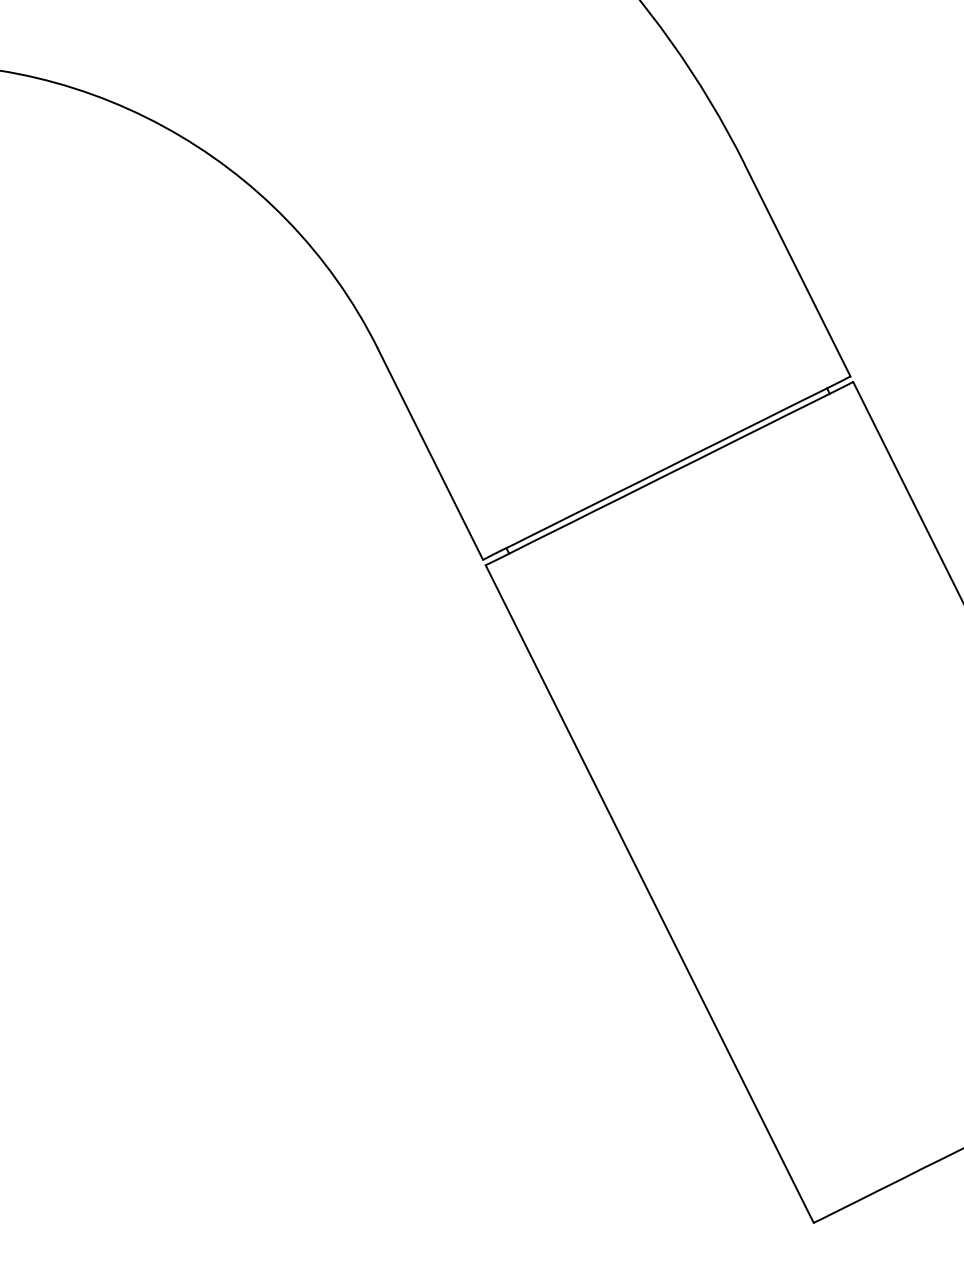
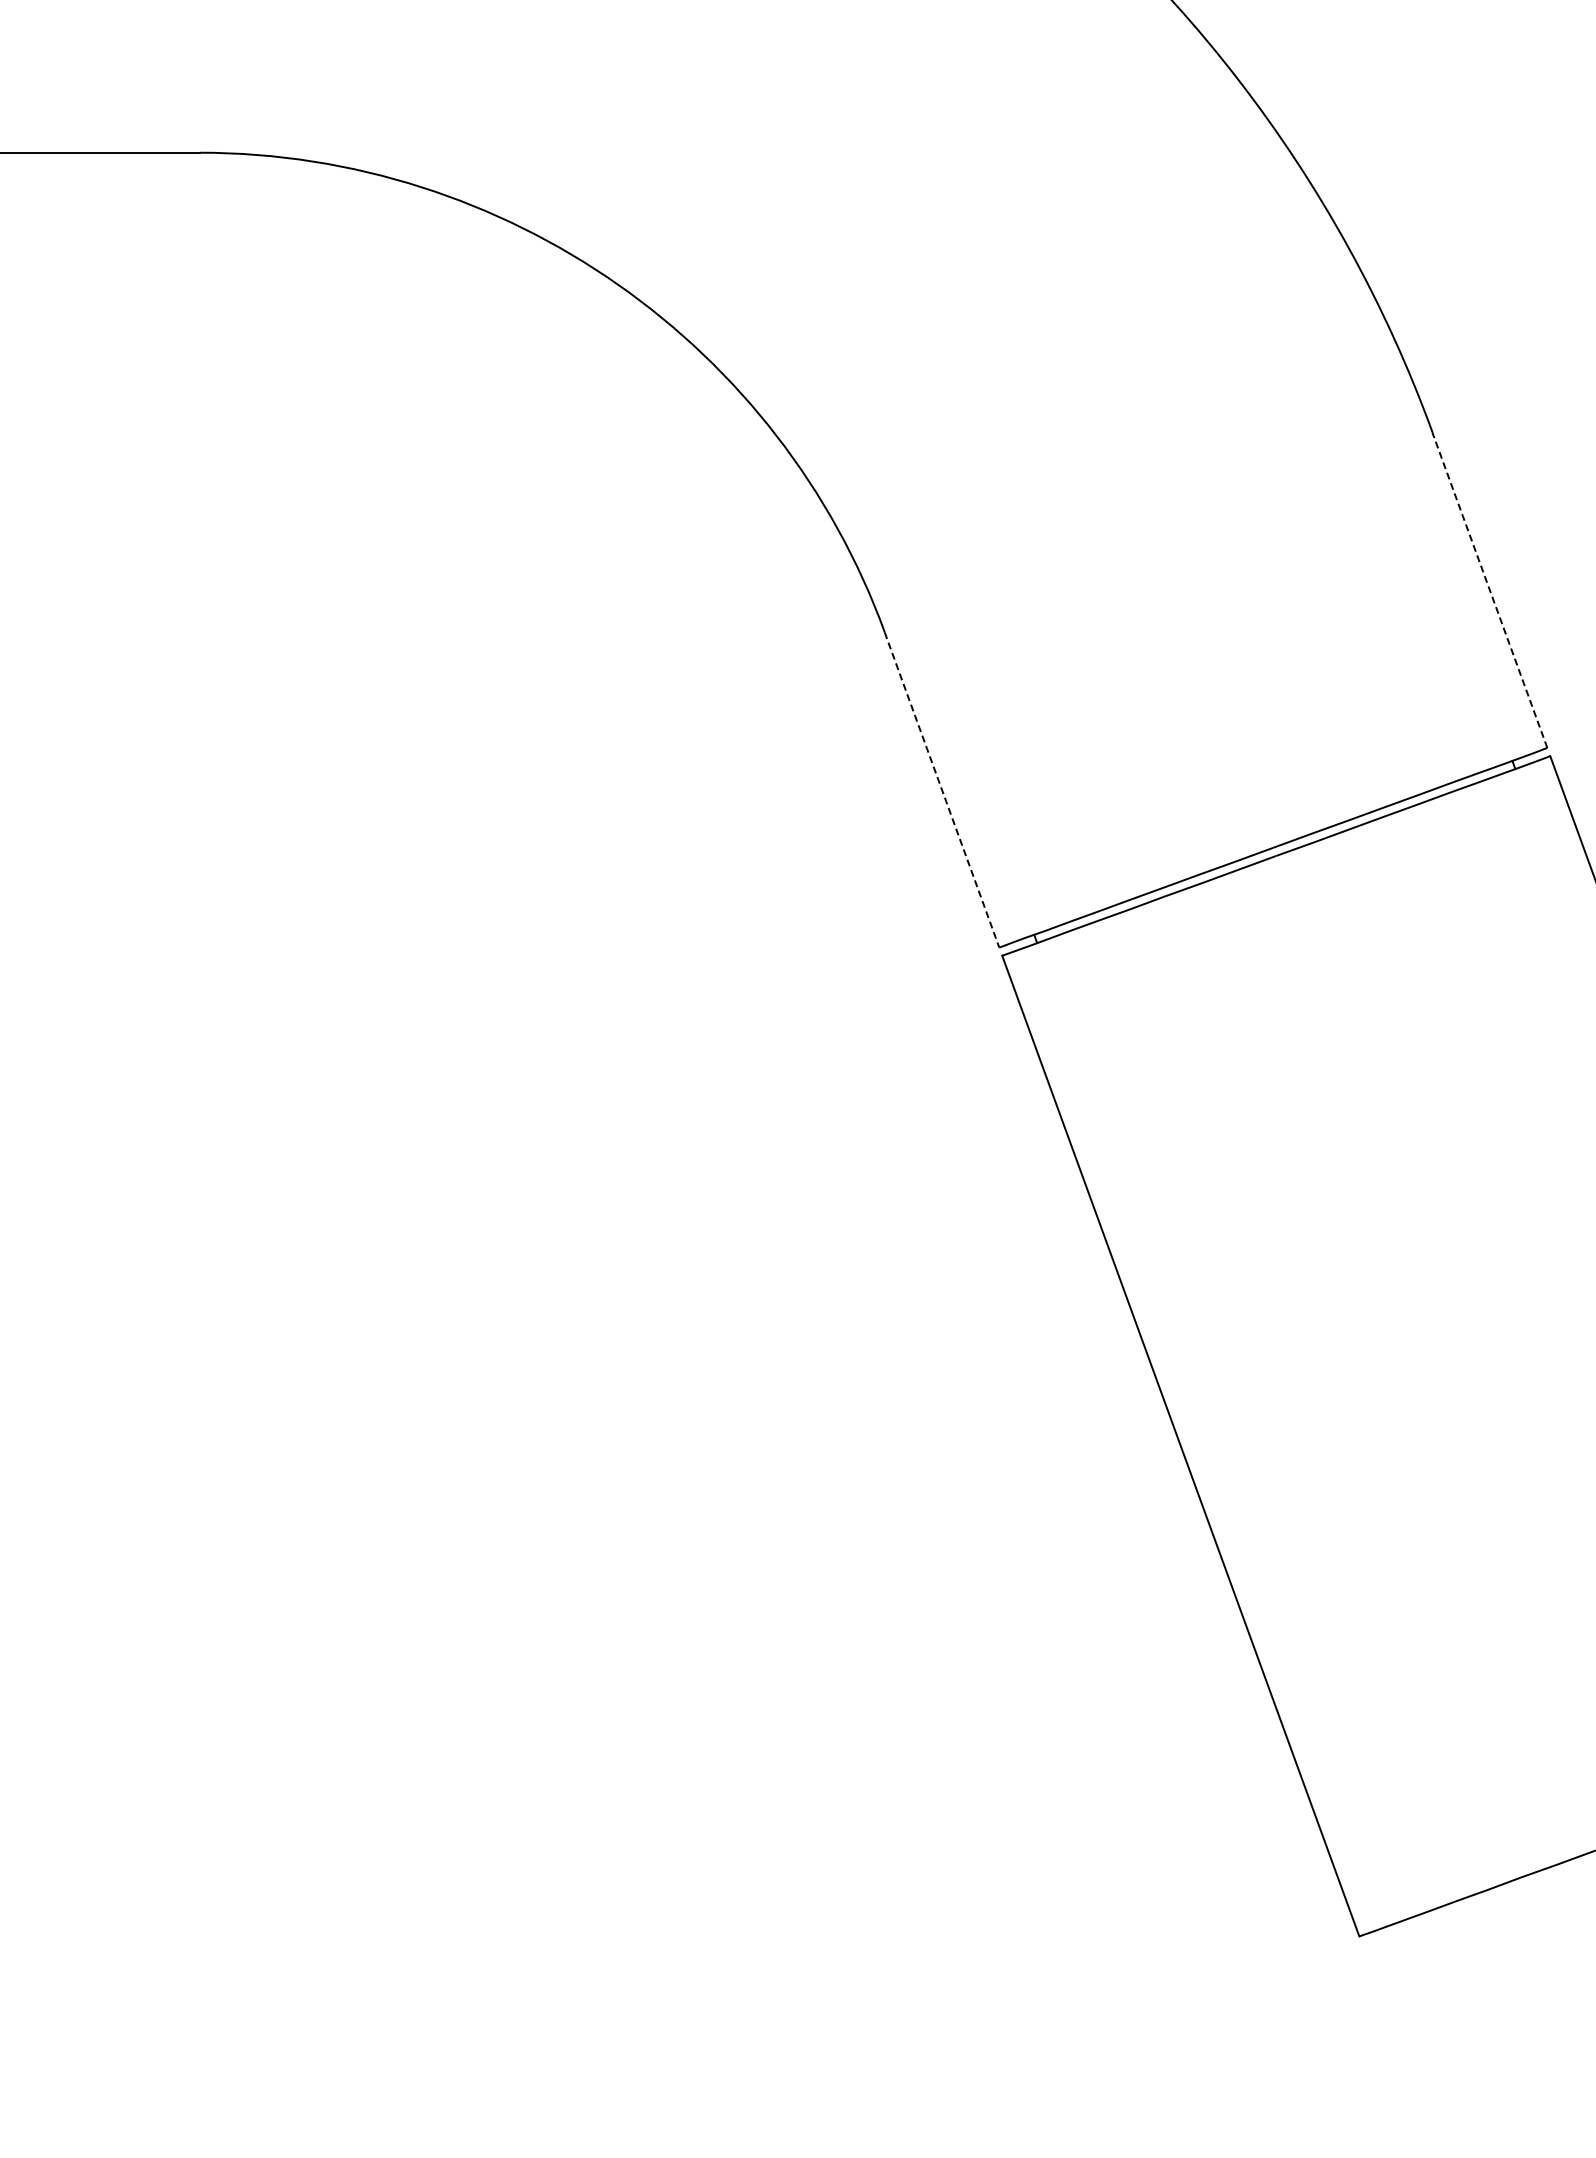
line: (797, 270) -> (1489, 590), solid -> dashed
line: (430, 453) -> (942, 789), solid -> dashed

